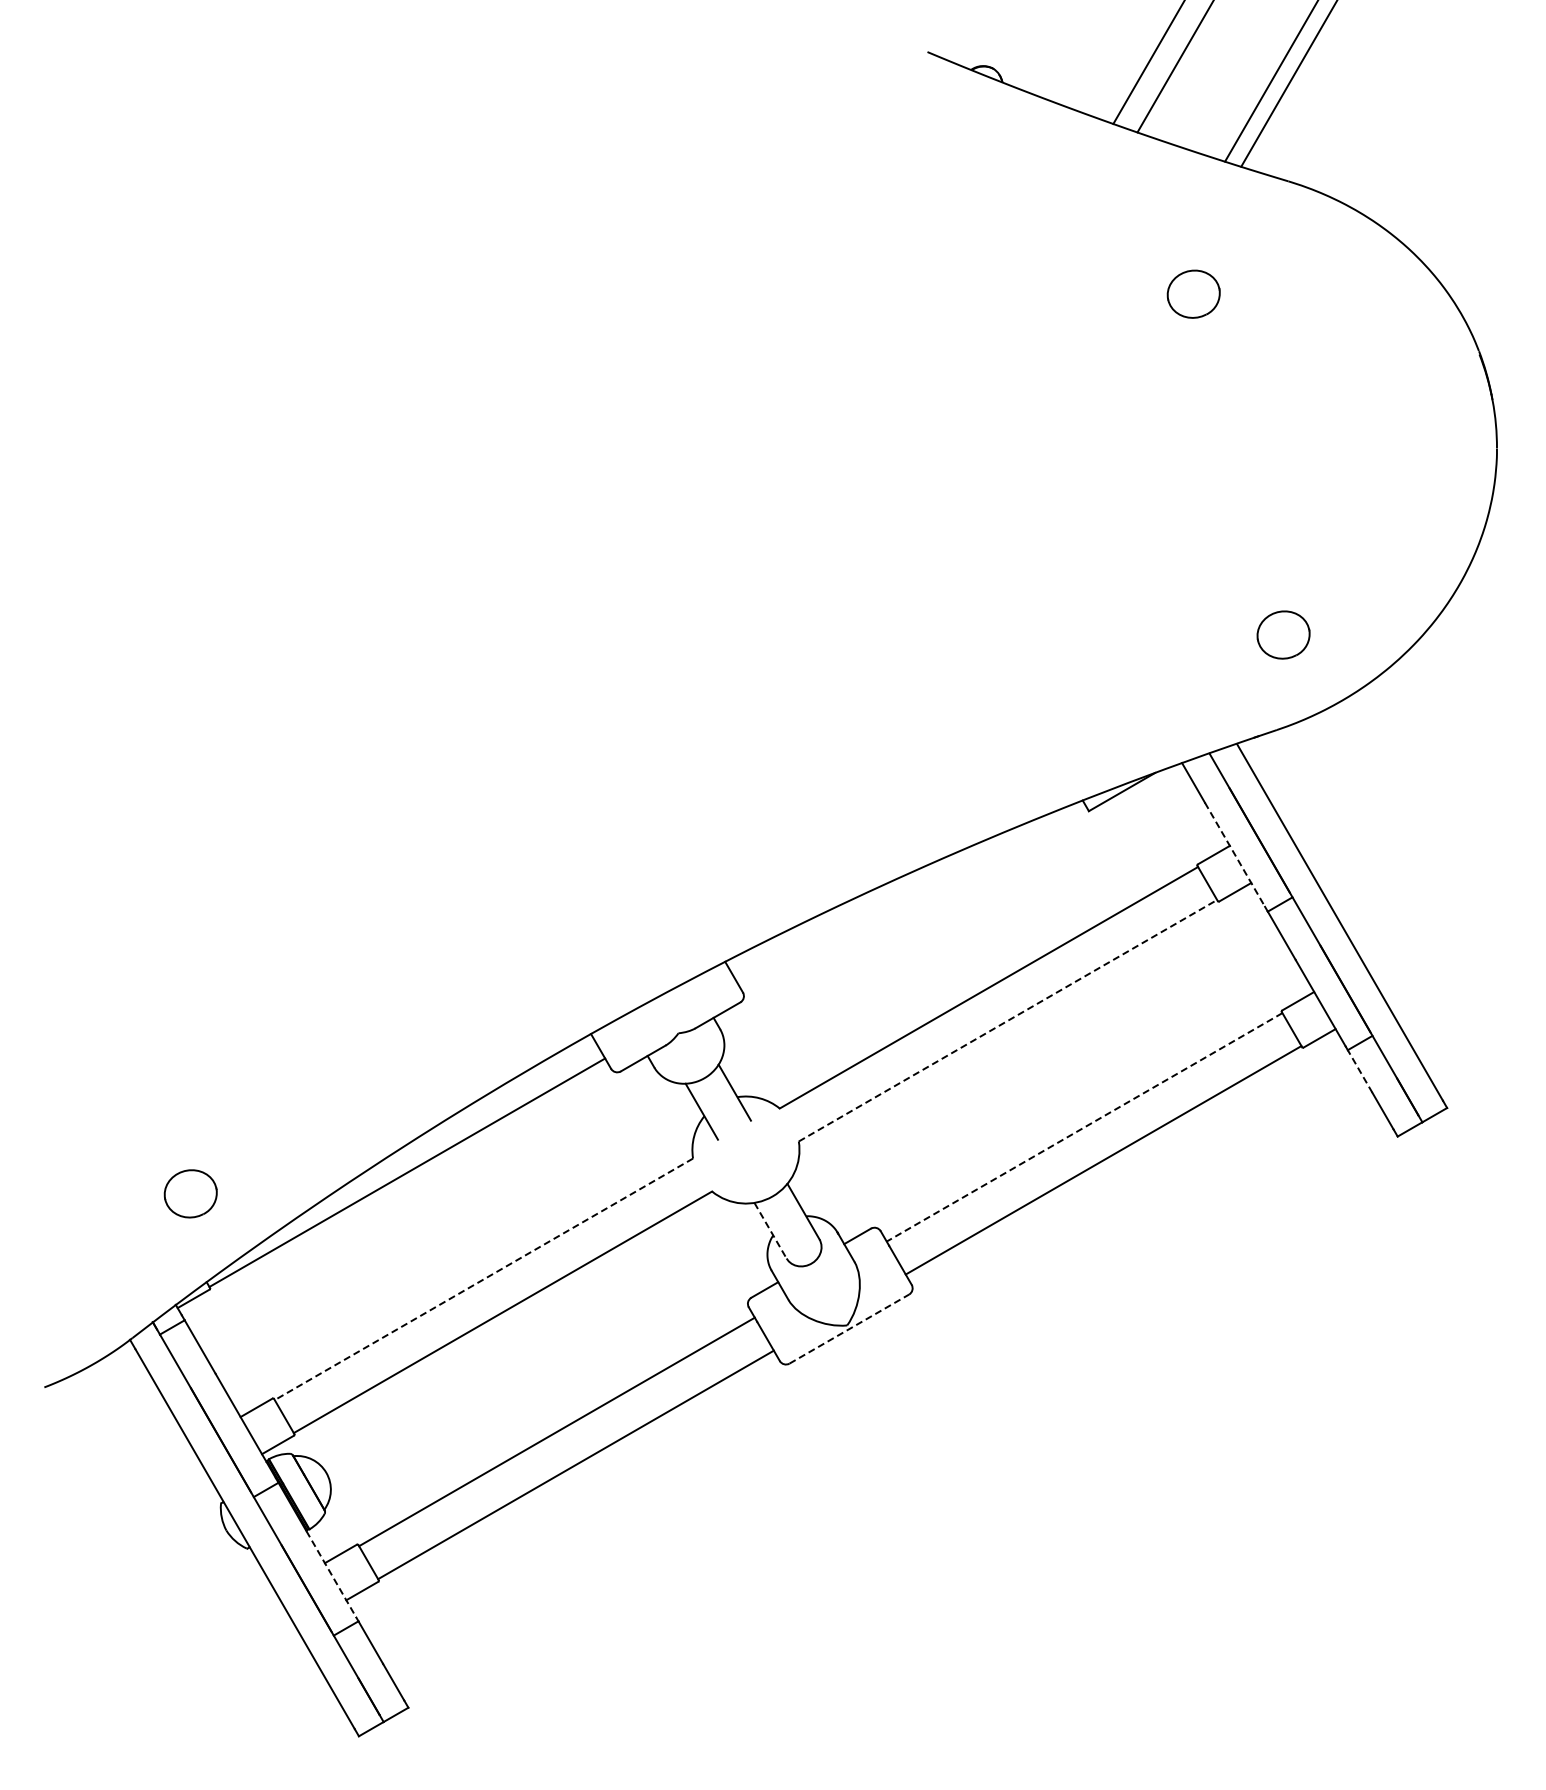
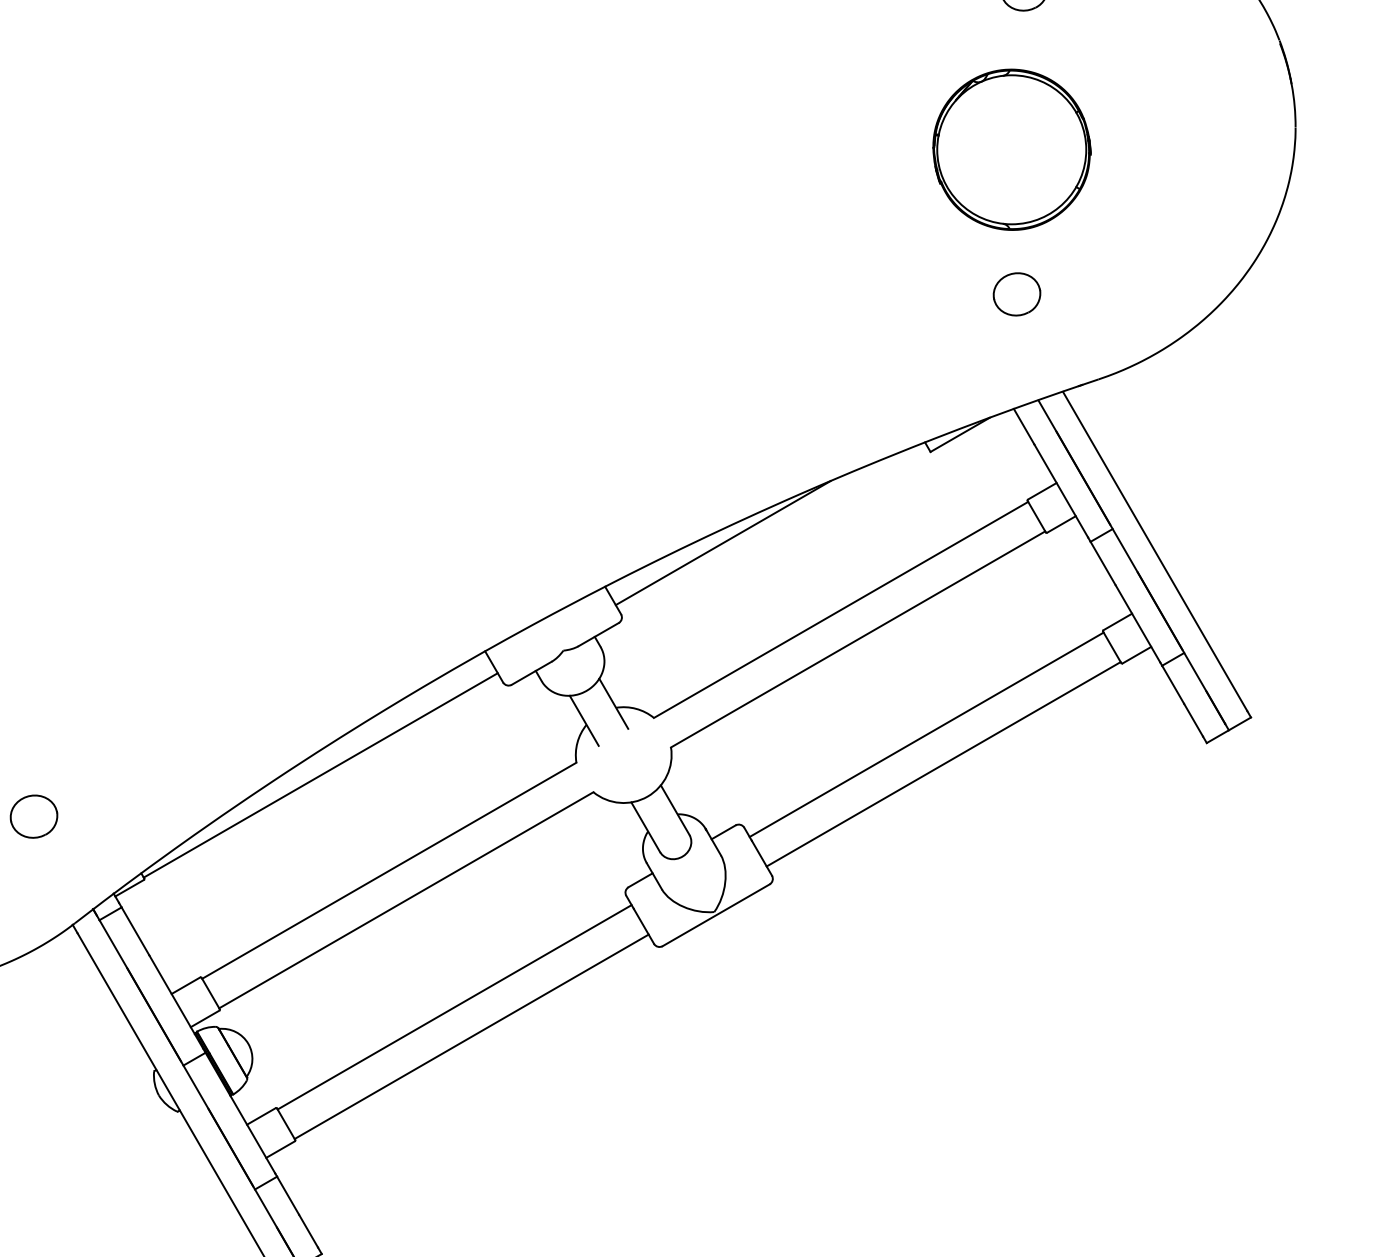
part: (1180, 472) -> (1012, 148), added
part: (1283, 634) -> (1016, 293), moved
line: (1235, 855) -> (1061, 491), dashed -> solid
line: (857, 912) -> (723, 542), added
line: (1007, 1020) -> (857, 639), dashed -> solid
line: (1360, 1071) -> (1173, 684), dashed -> solid
line: (1084, 1127) -> (926, 734), dashed -> solid
part: (190, 1193) -> (33, 816), moved
line: (770, 1231) -> (645, 827), dashed -> solid
line: (483, 1279) -> (388, 870), dashed -> solid
line: (849, 1328) -> (716, 914), dashed -> solid
line: (331, 1574) -> (252, 1134), dashed -> solid

